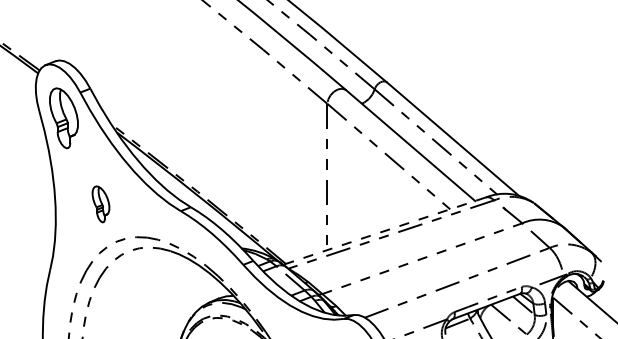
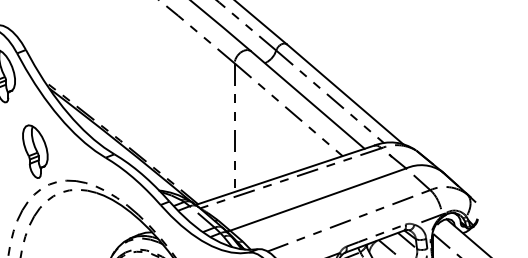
part: (100, 204) -> (34, 151), size x1.67
line: (384, 231) -> (284, 175), dashed -> solid
line: (422, 258) -> (318, 199), dashed -> solid

